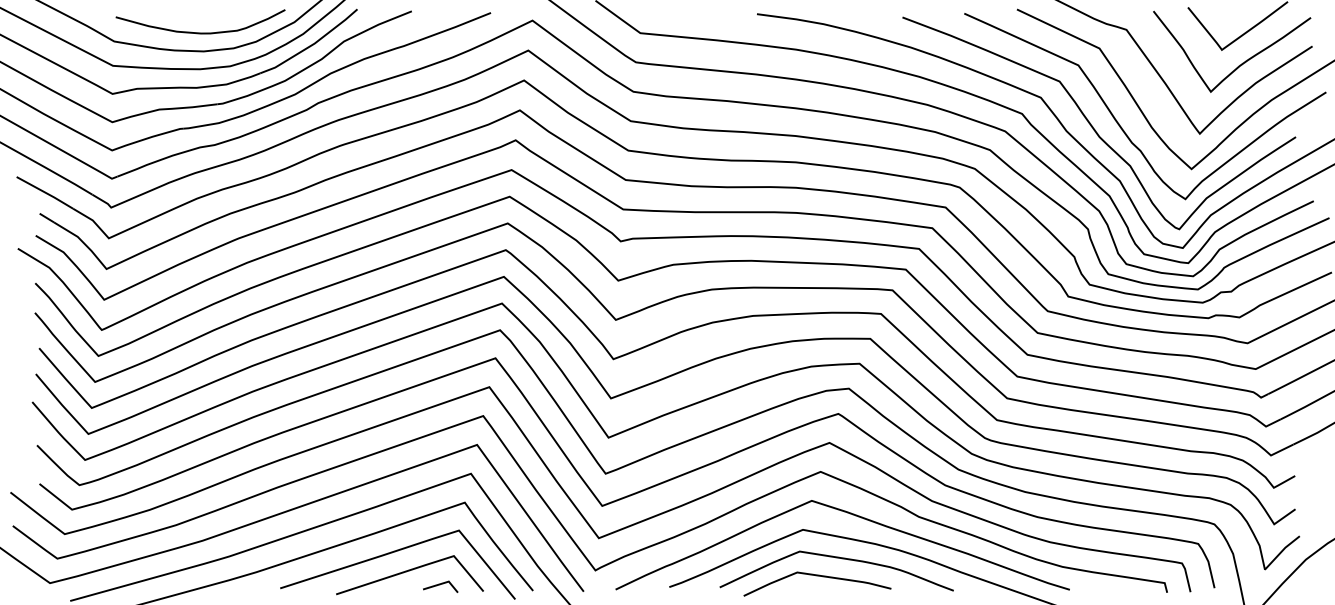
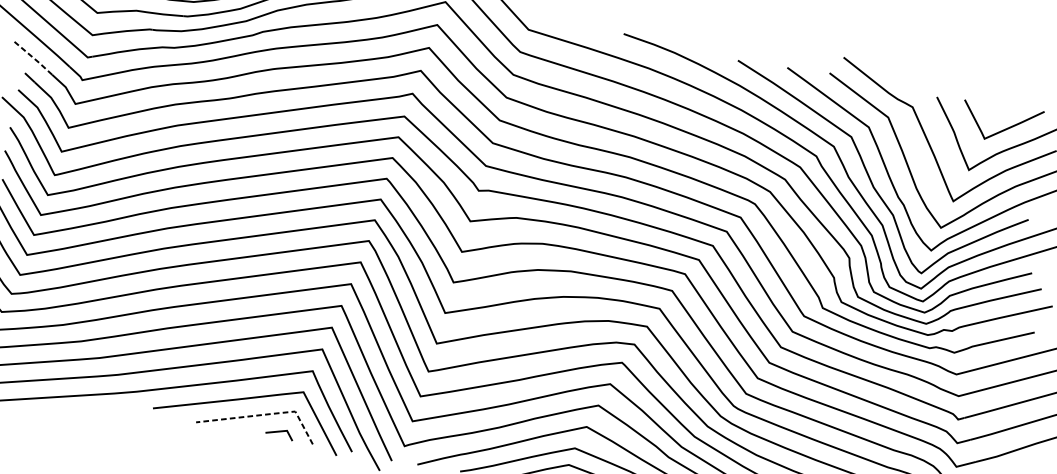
line: (45, 192) -> (33, 57), solid -> dashed
line: (418, 567) -> (265, 414), solid -> dashed

